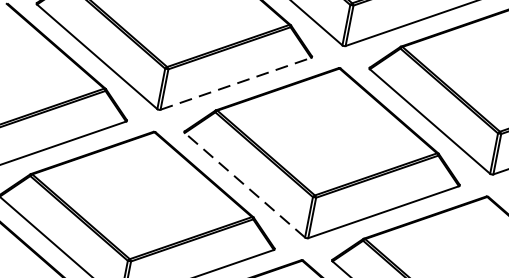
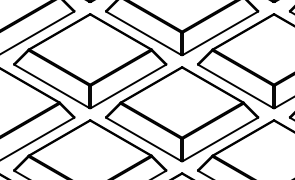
line: (235, 83) -> (128, 86), dashed -> solid
line: (244, 185) -> (143, 139), dashed -> solid

